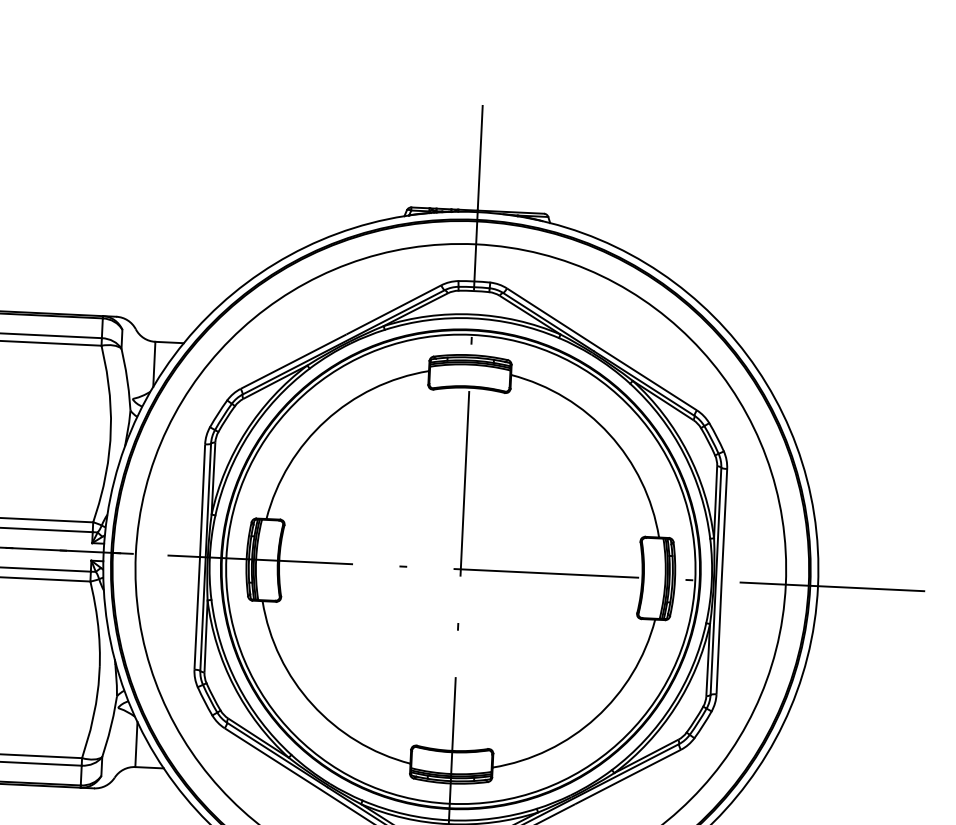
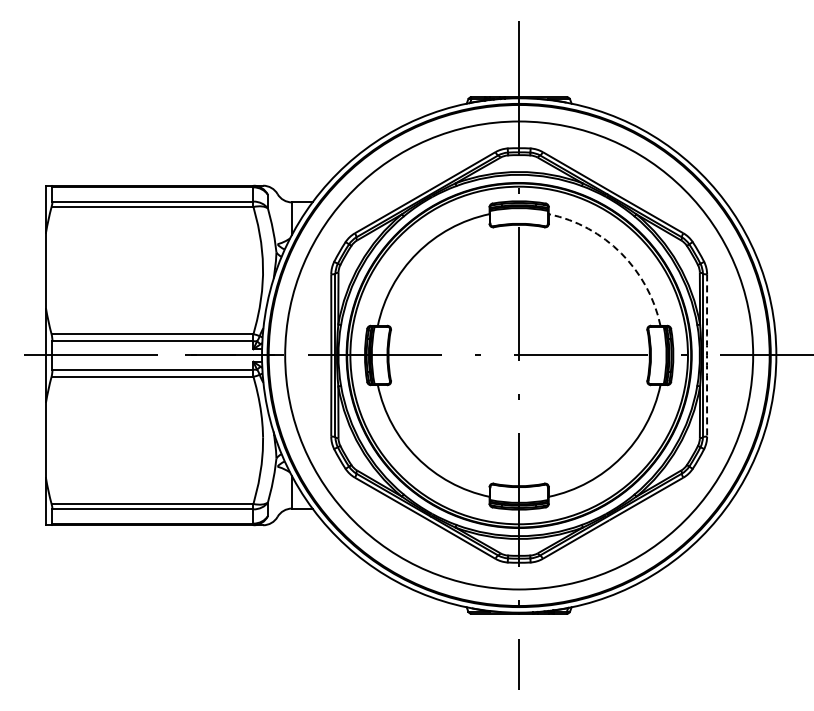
arc: (609, 434) -> (621, 253), solid -> dashed
arc: (722, 581) -> (707, 355), solid -> dashed

